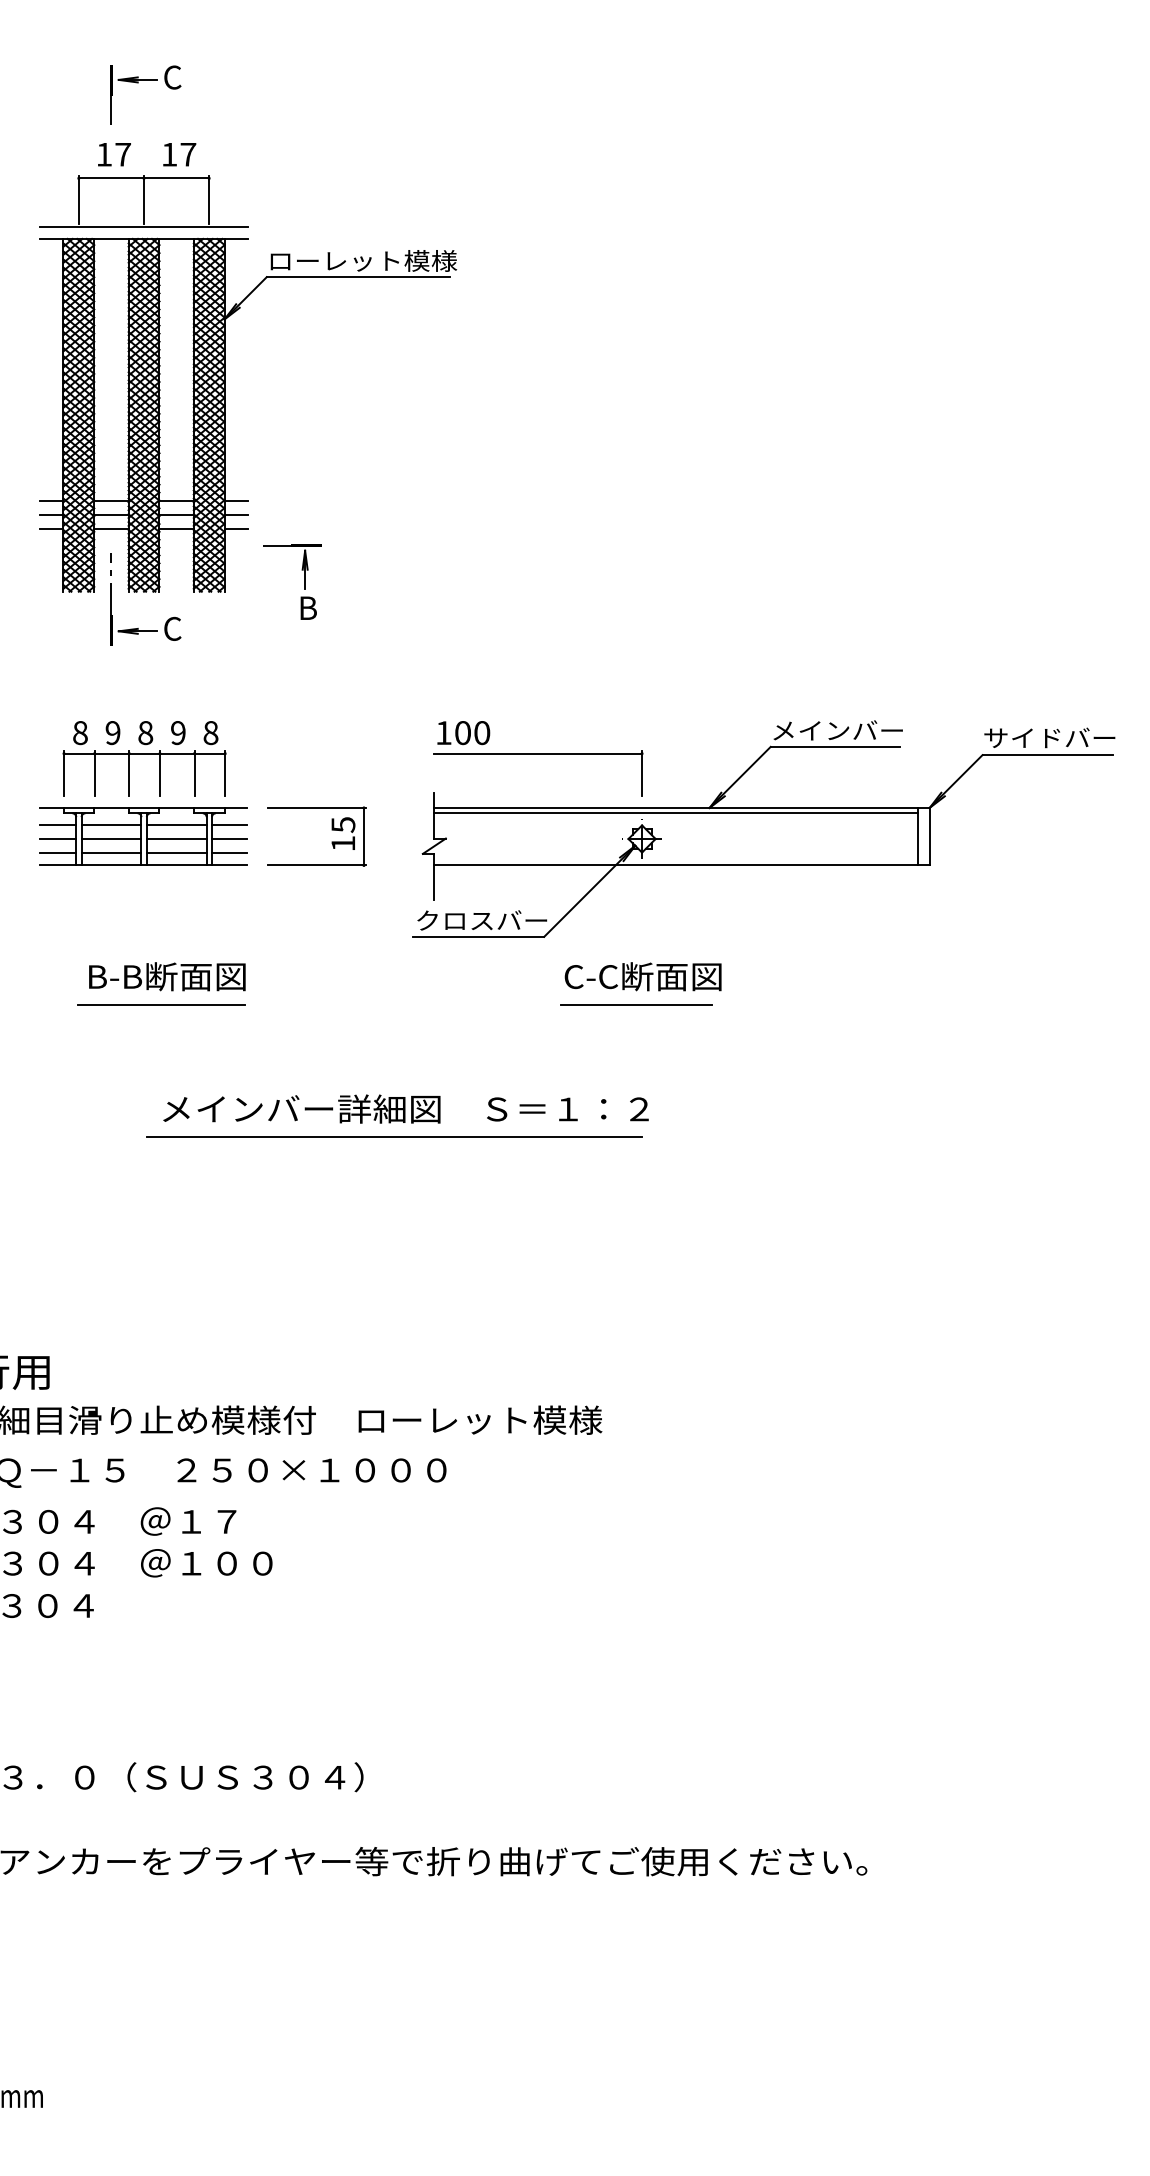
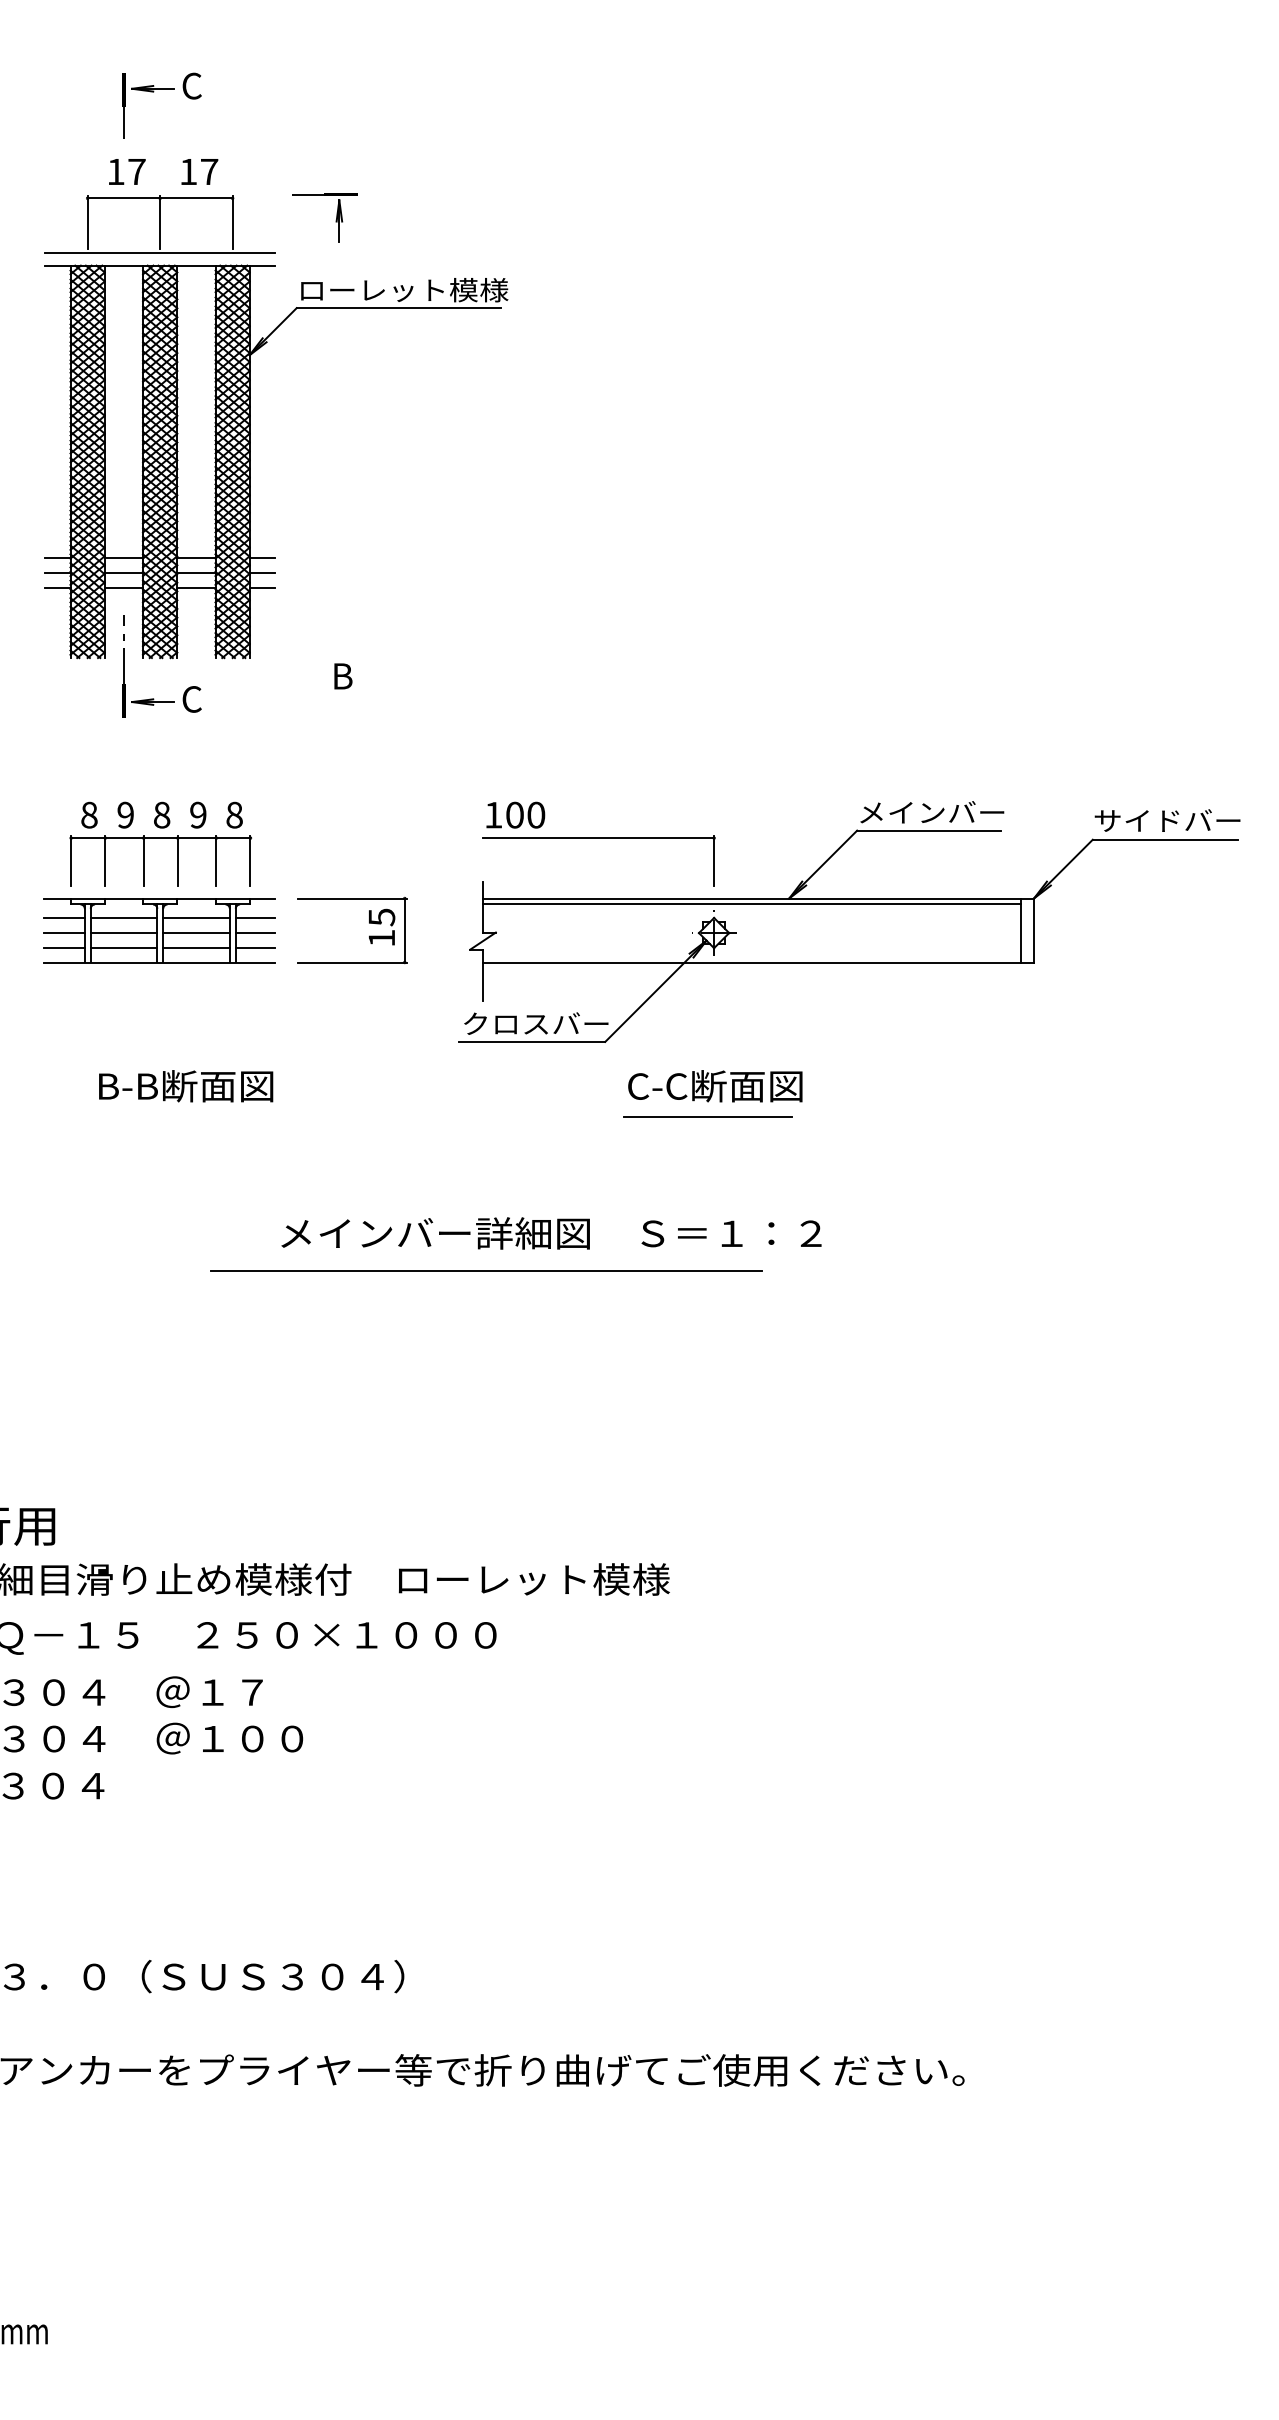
part: (301, 568) -> (335, 220), moved
line: (161, 1004) -> (179, 1117), removed
text: (405, 1109) -> (551, 1233), moved
line: (395, 1136) -> (486, 1270), moved

